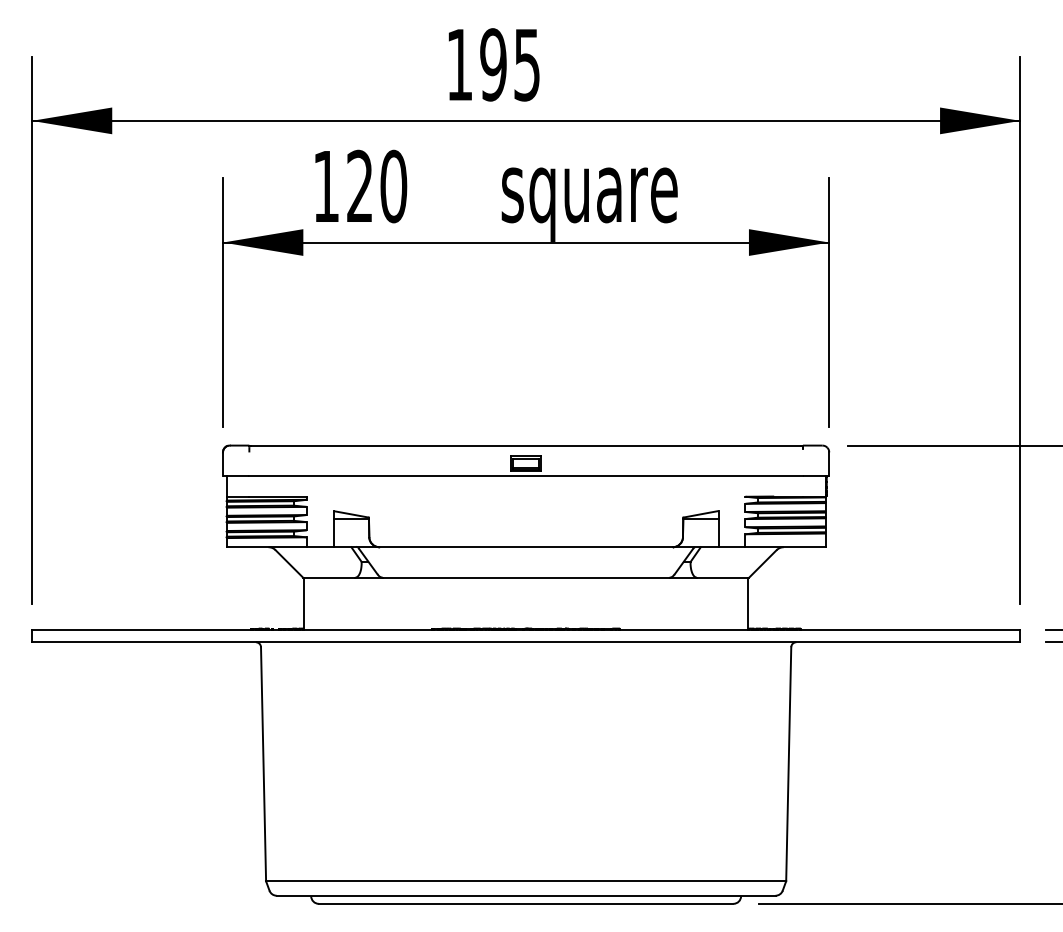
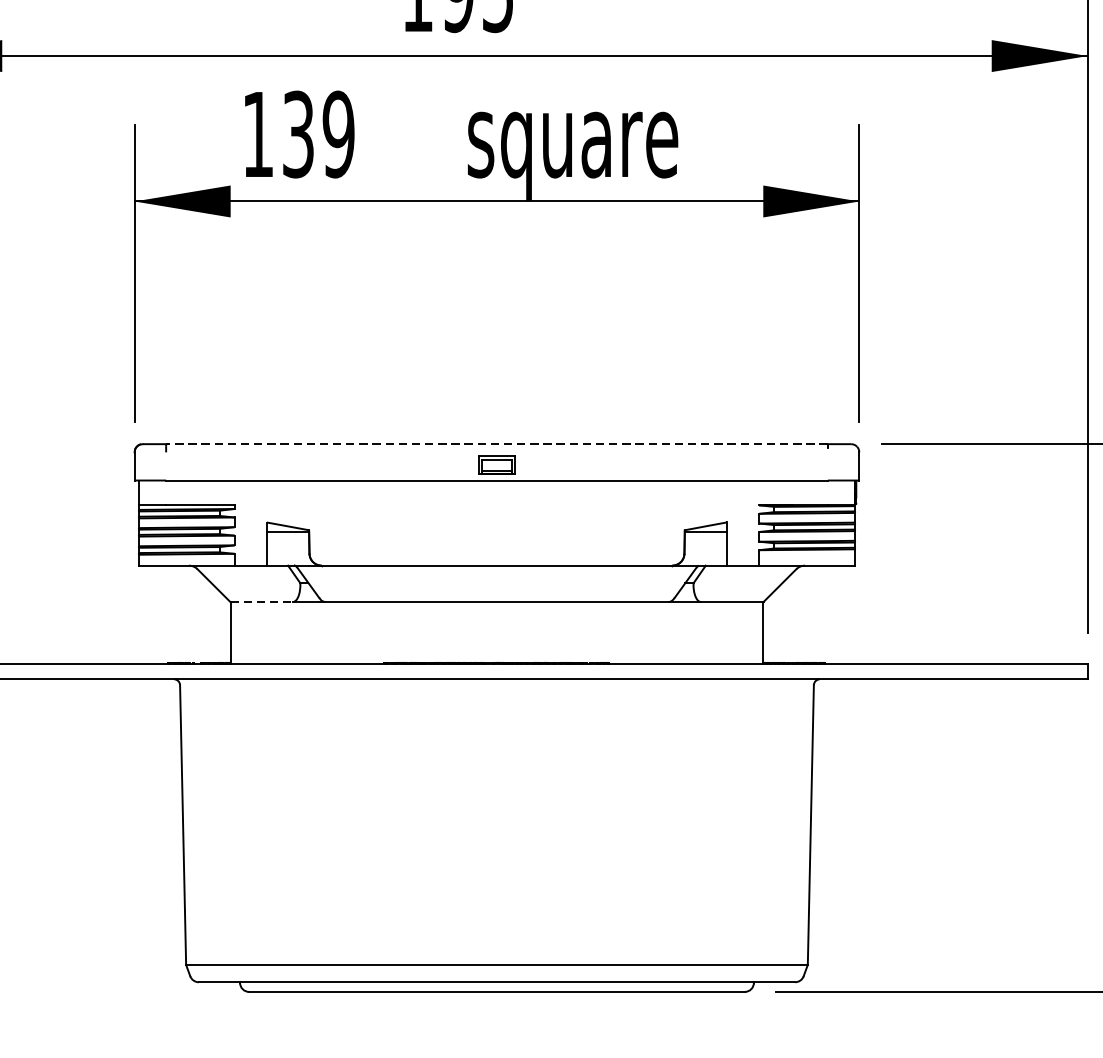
text: (377, 186) -> (319, 134), 120 -> 139
line: (526, 445) -> (497, 444), solid -> dashed
line: (329, 577) -> (261, 601), solid -> dashed

